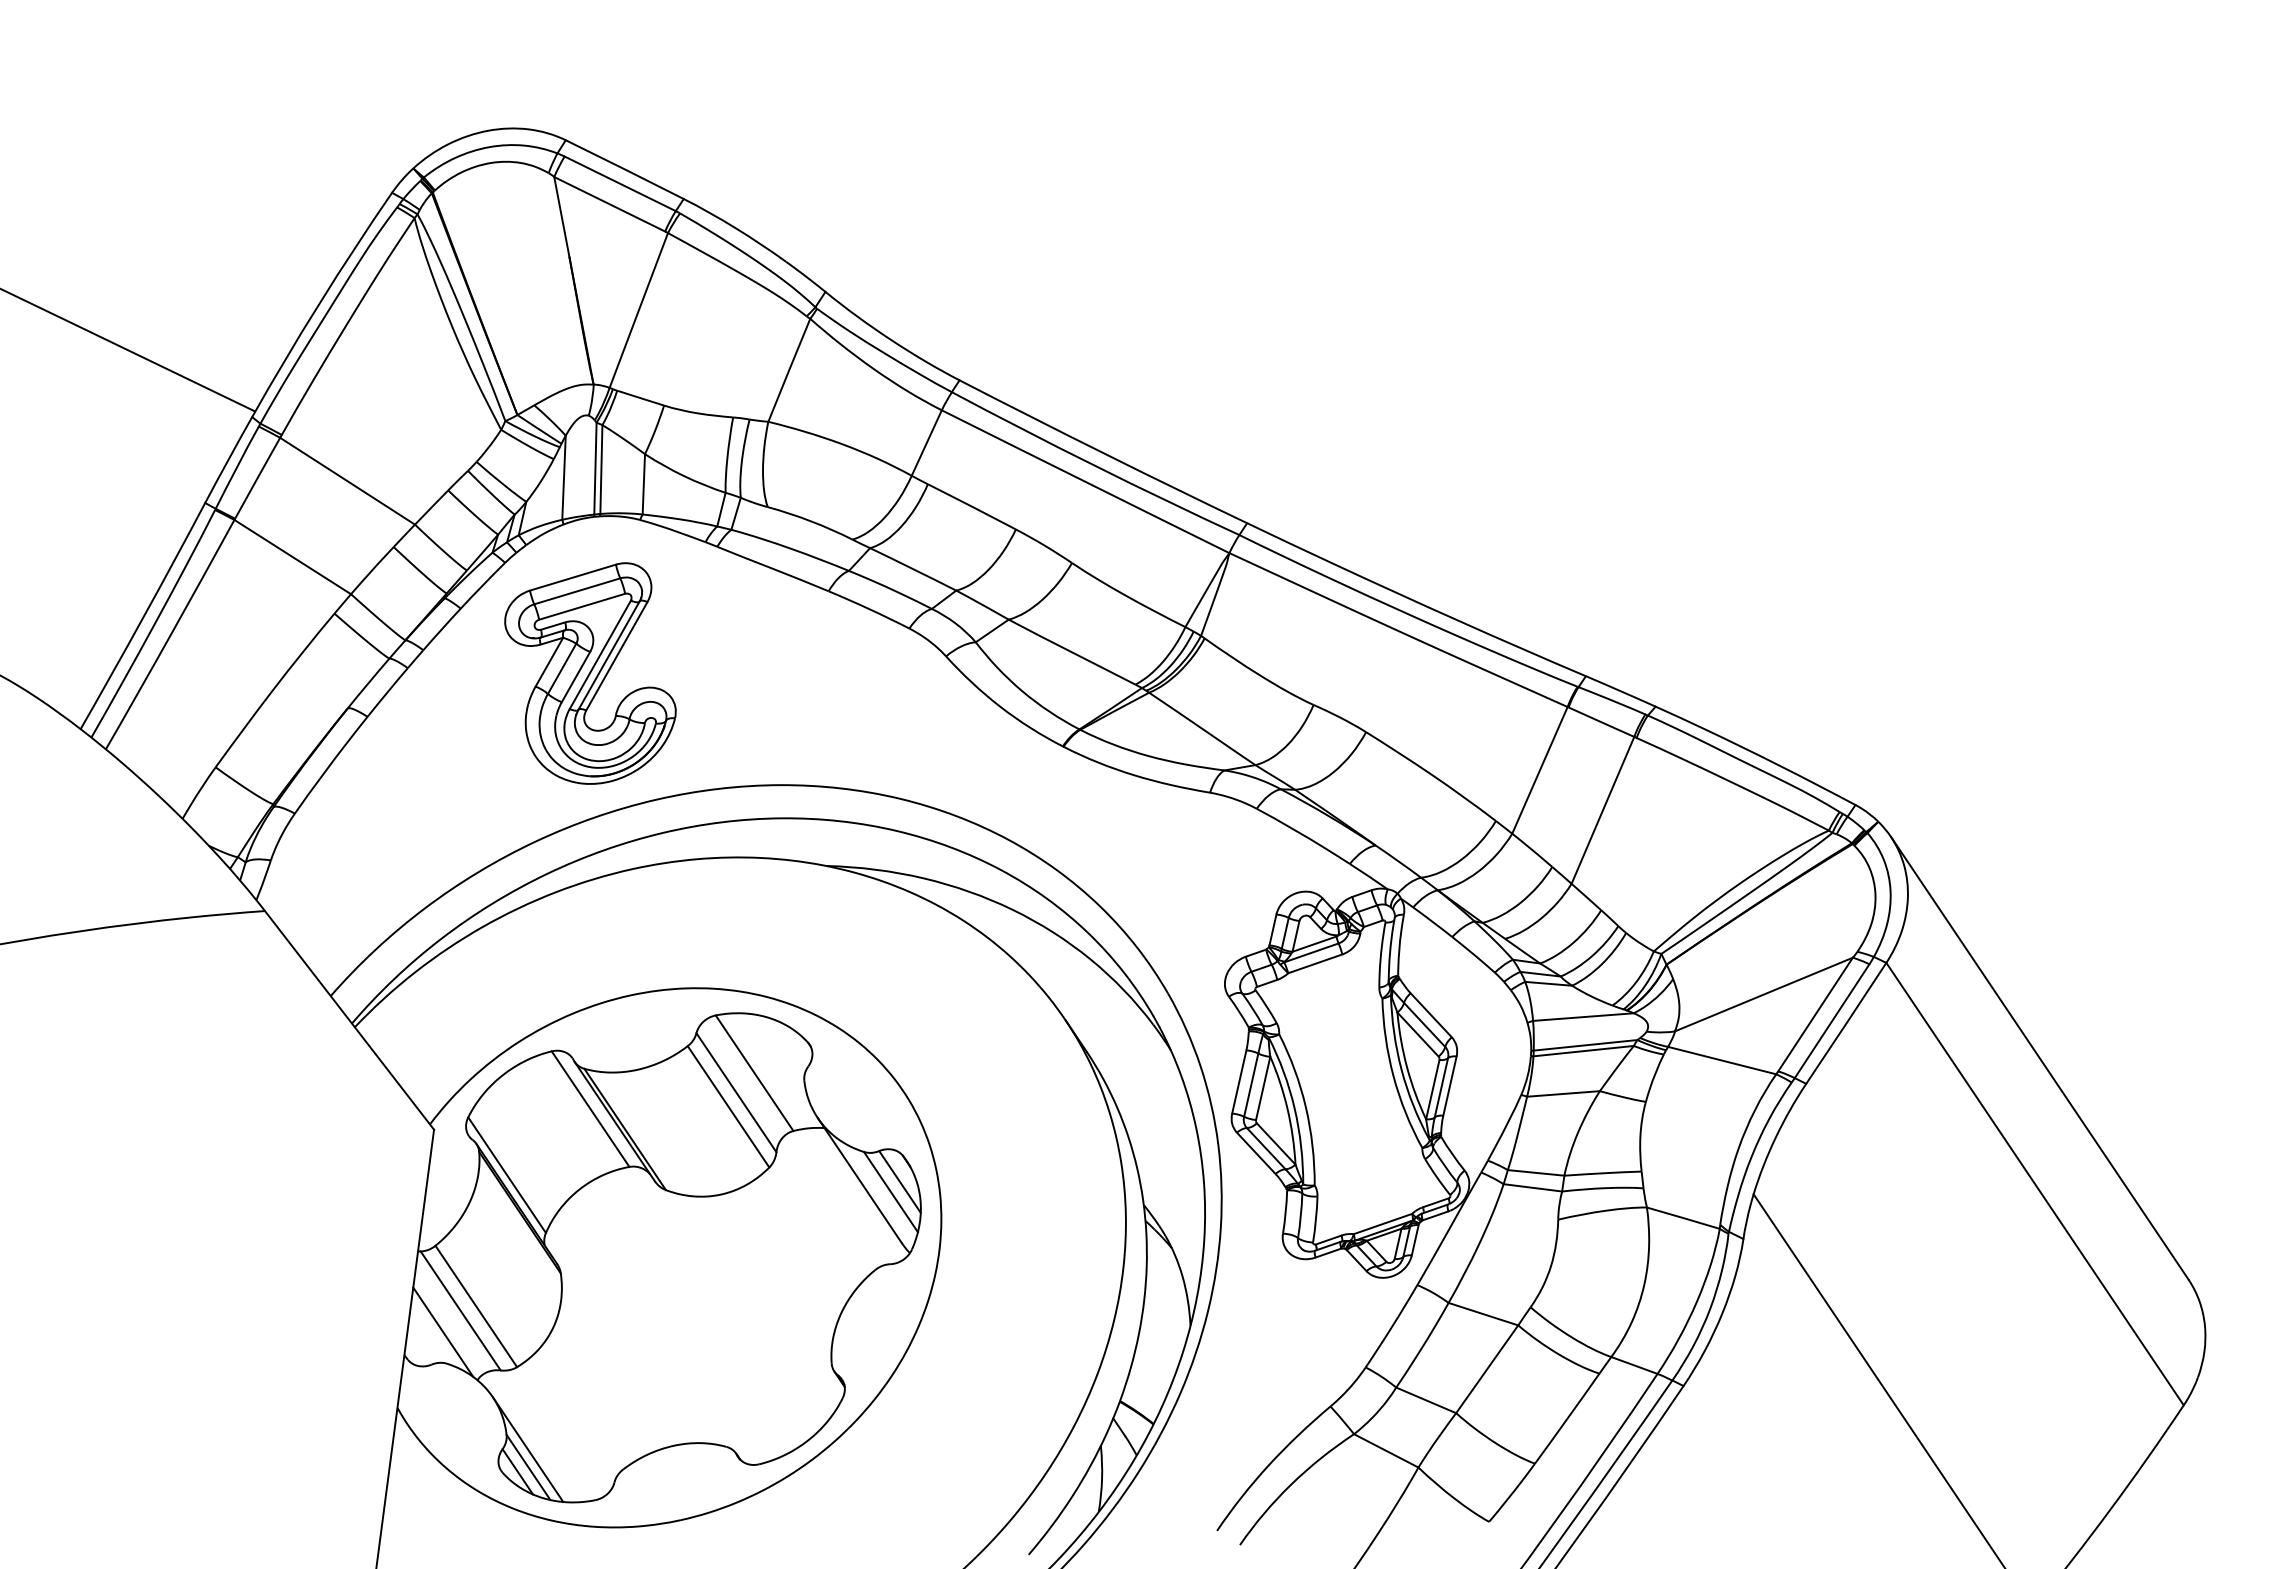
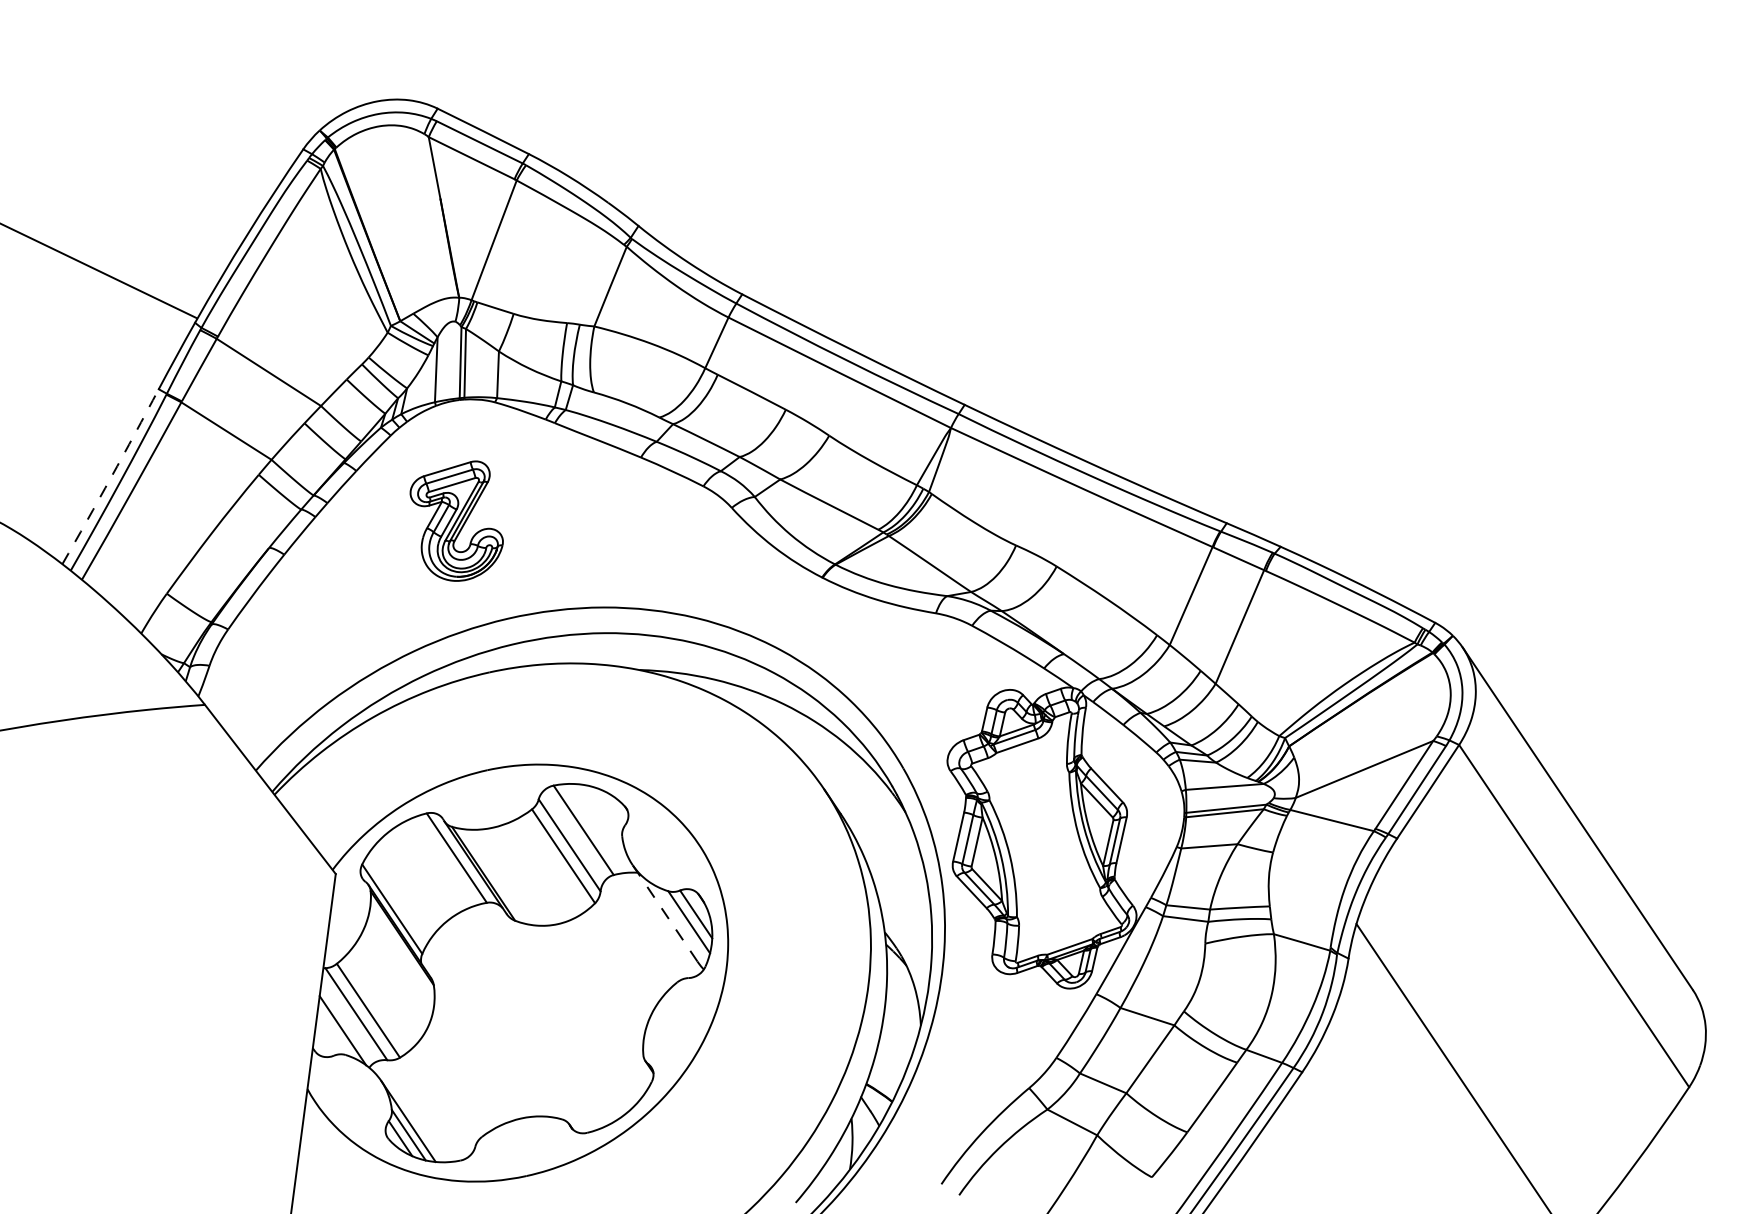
arc: (143, 616) -> (111, 477), solid -> dashed
part: (590, 673) -> (456, 521), size x0.7
line: (859, 1180) -> (664, 913), solid -> dashed

